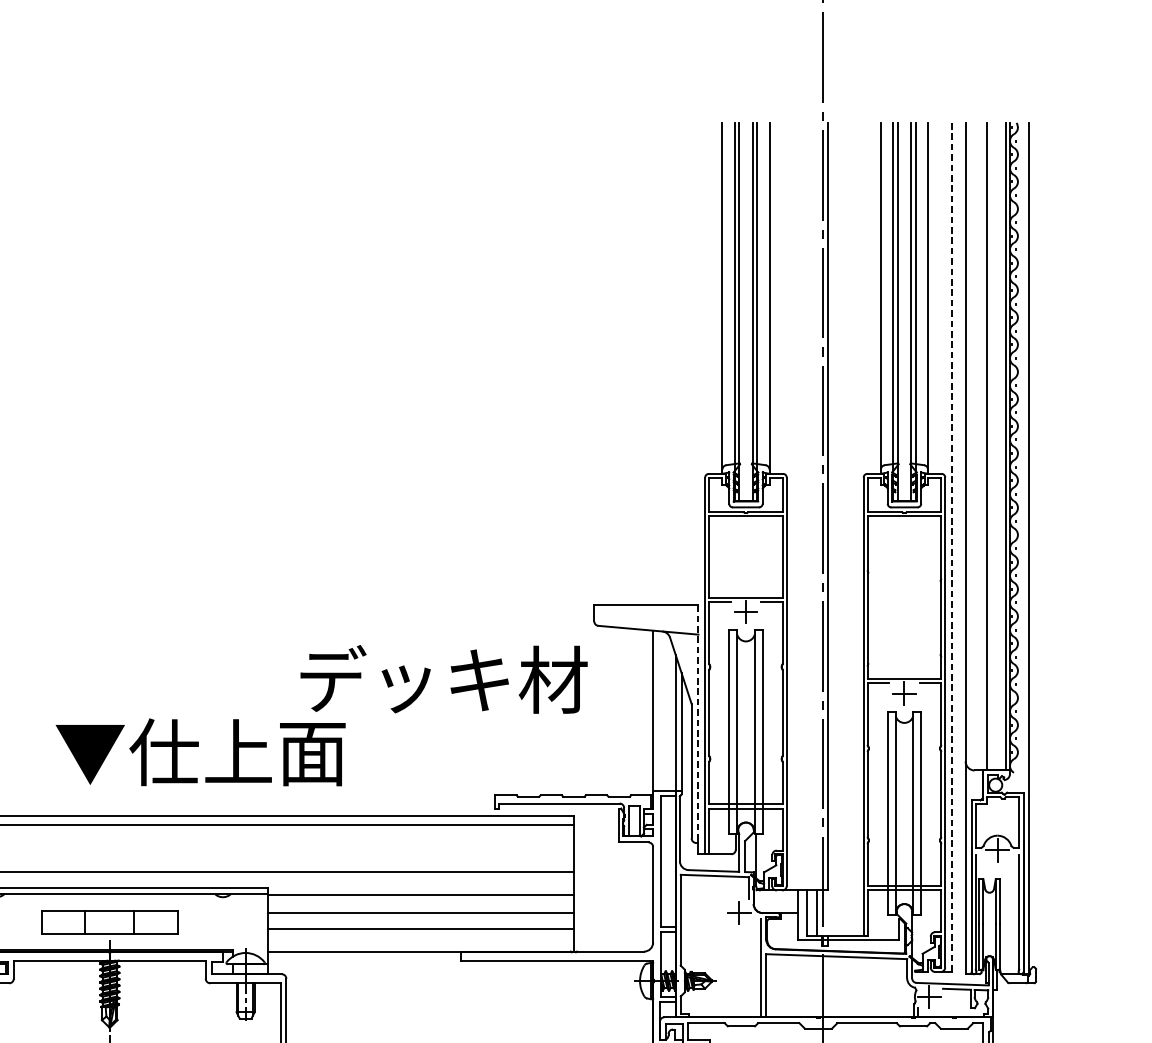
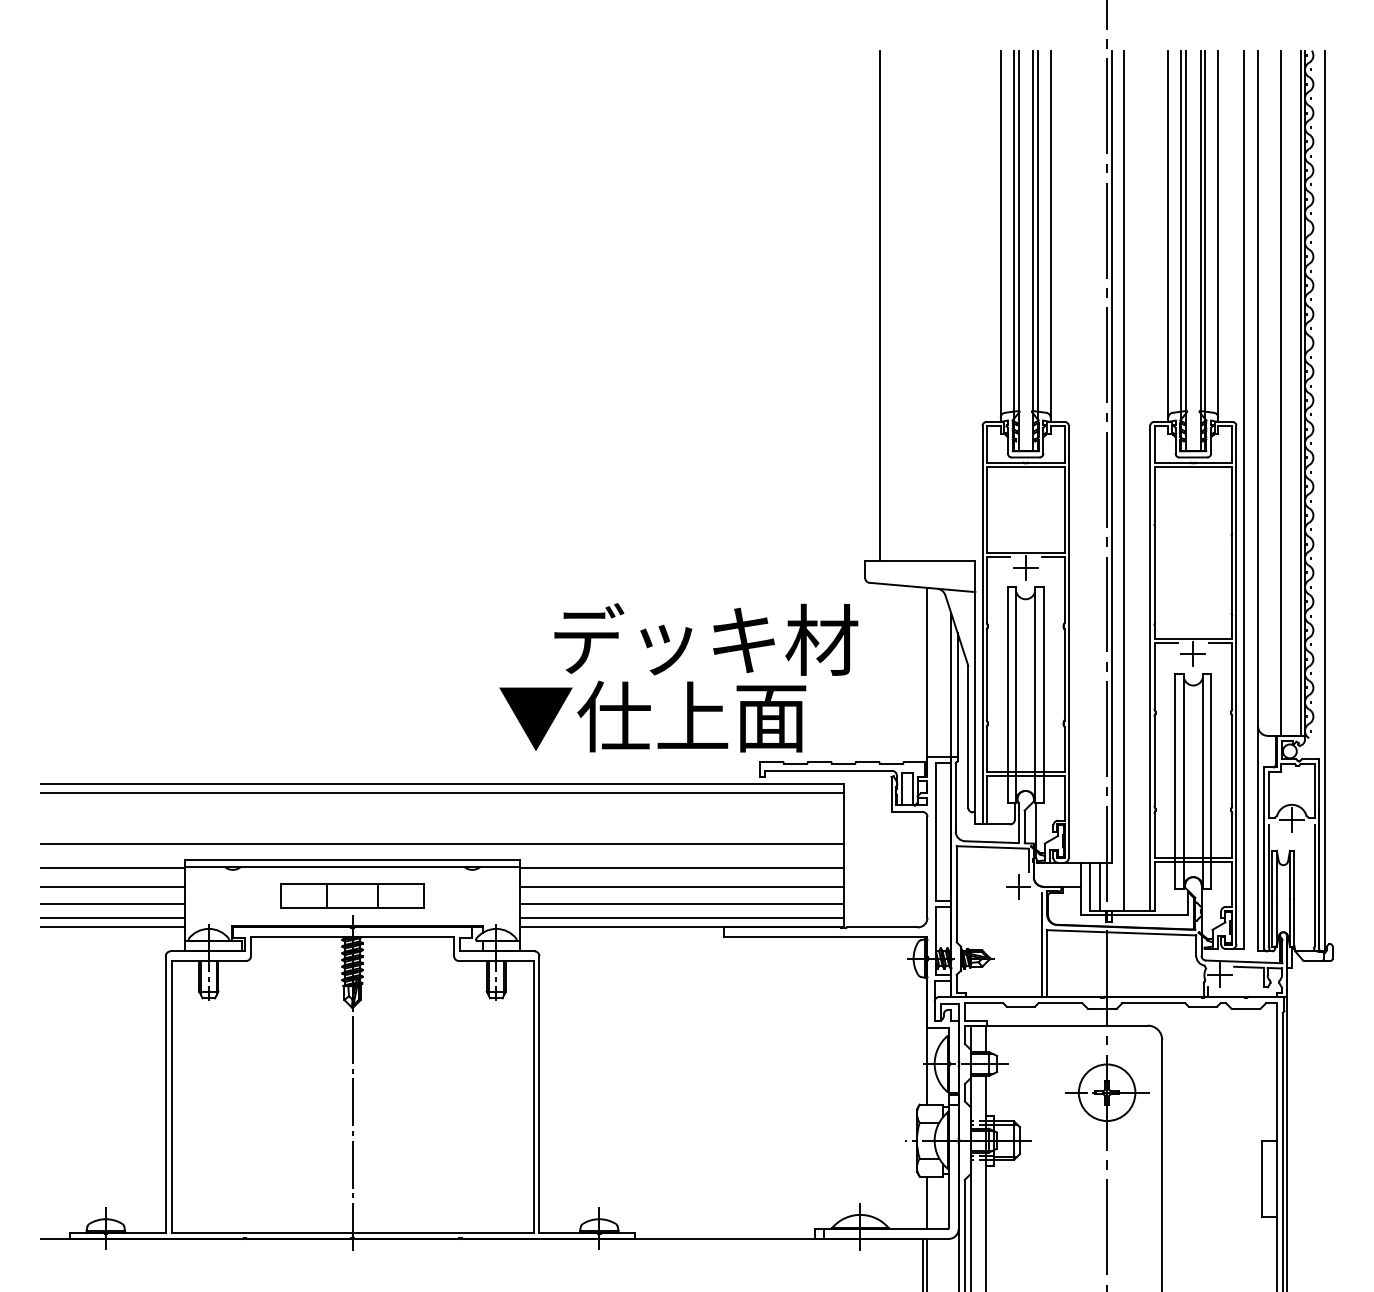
line: (607, 363) -> (879, 305), added
line: (838, 529) -> (1123, 480), added
line: (951, 548) -> (1243, 500), dashed -> solid
line: (698, 723) -> (975, 686), dashed -> solid
text: (200, 752) -> (652, 716), moved
line: (420, 942) -> (681, 917), added

